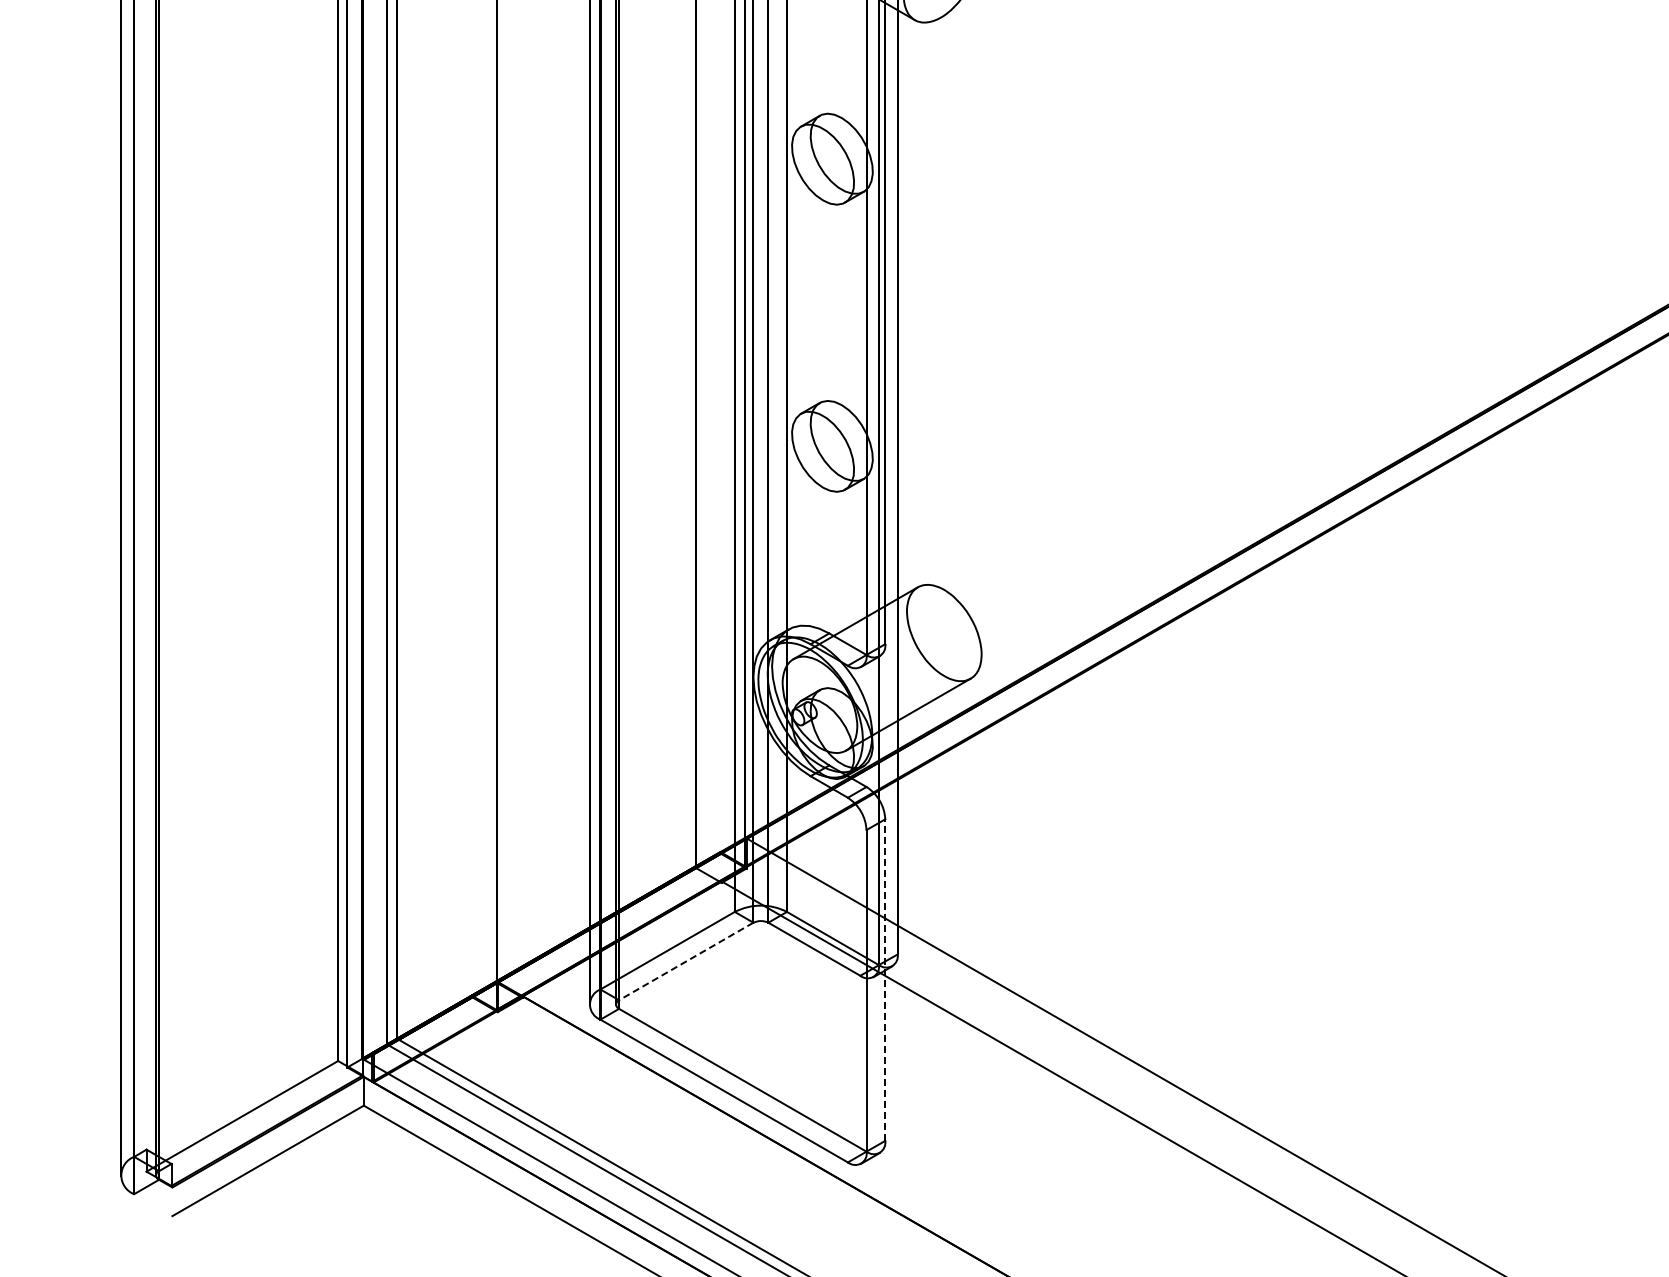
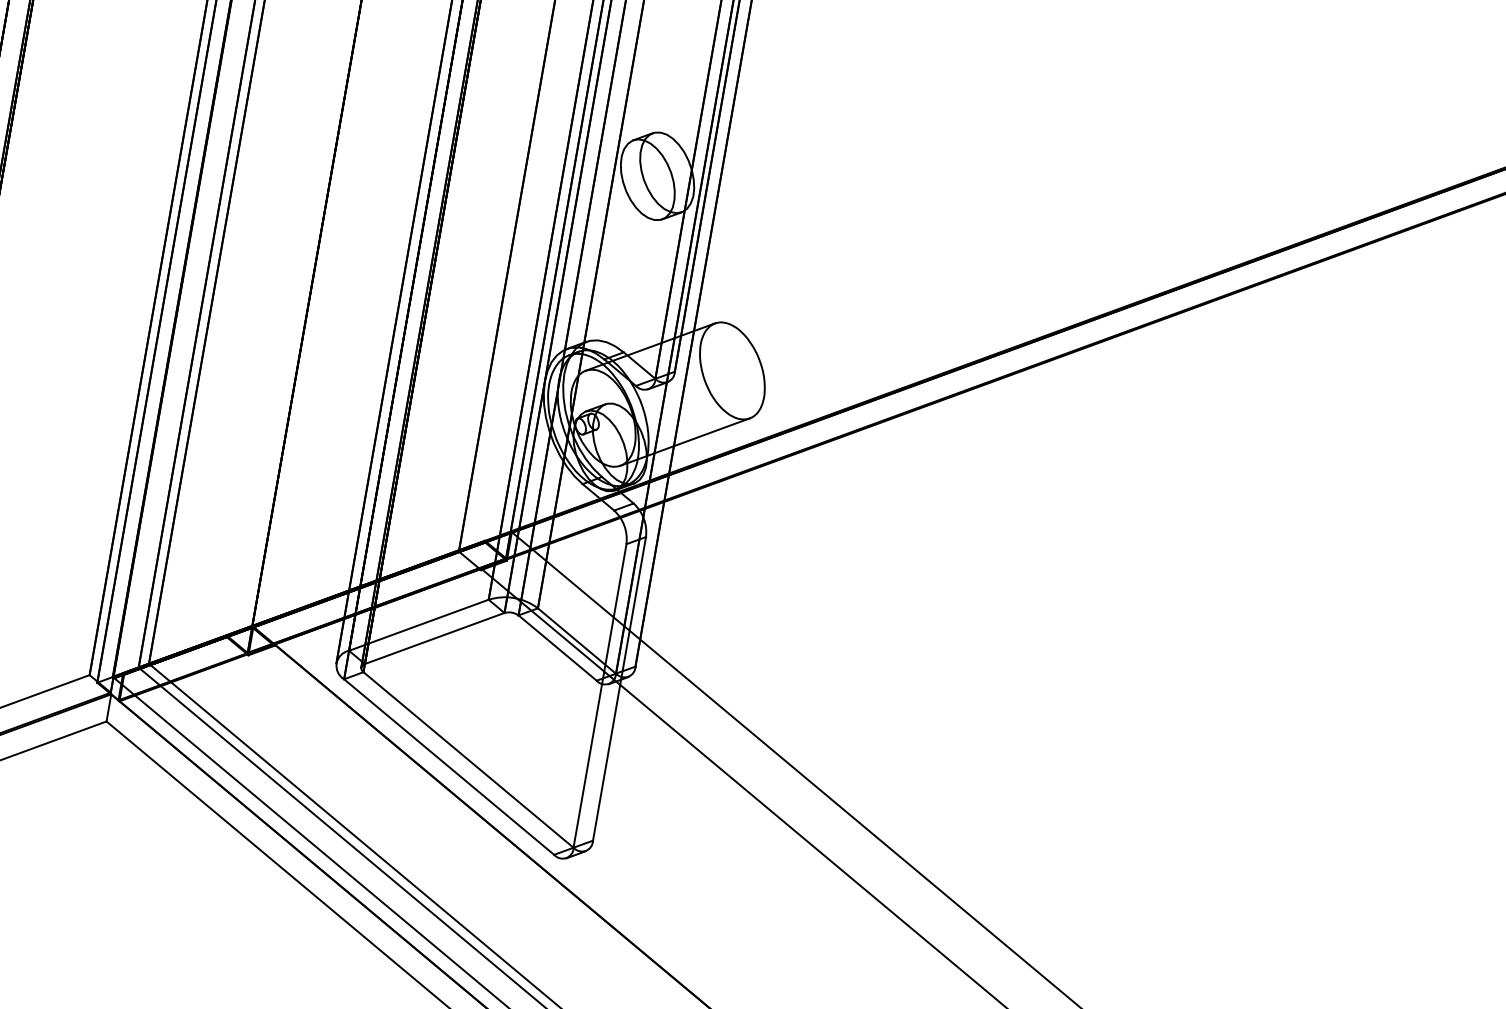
line: (686, 961) -> (434, 638), dashed -> solid
line: (885, 980) -> (619, 689), dashed -> solid

